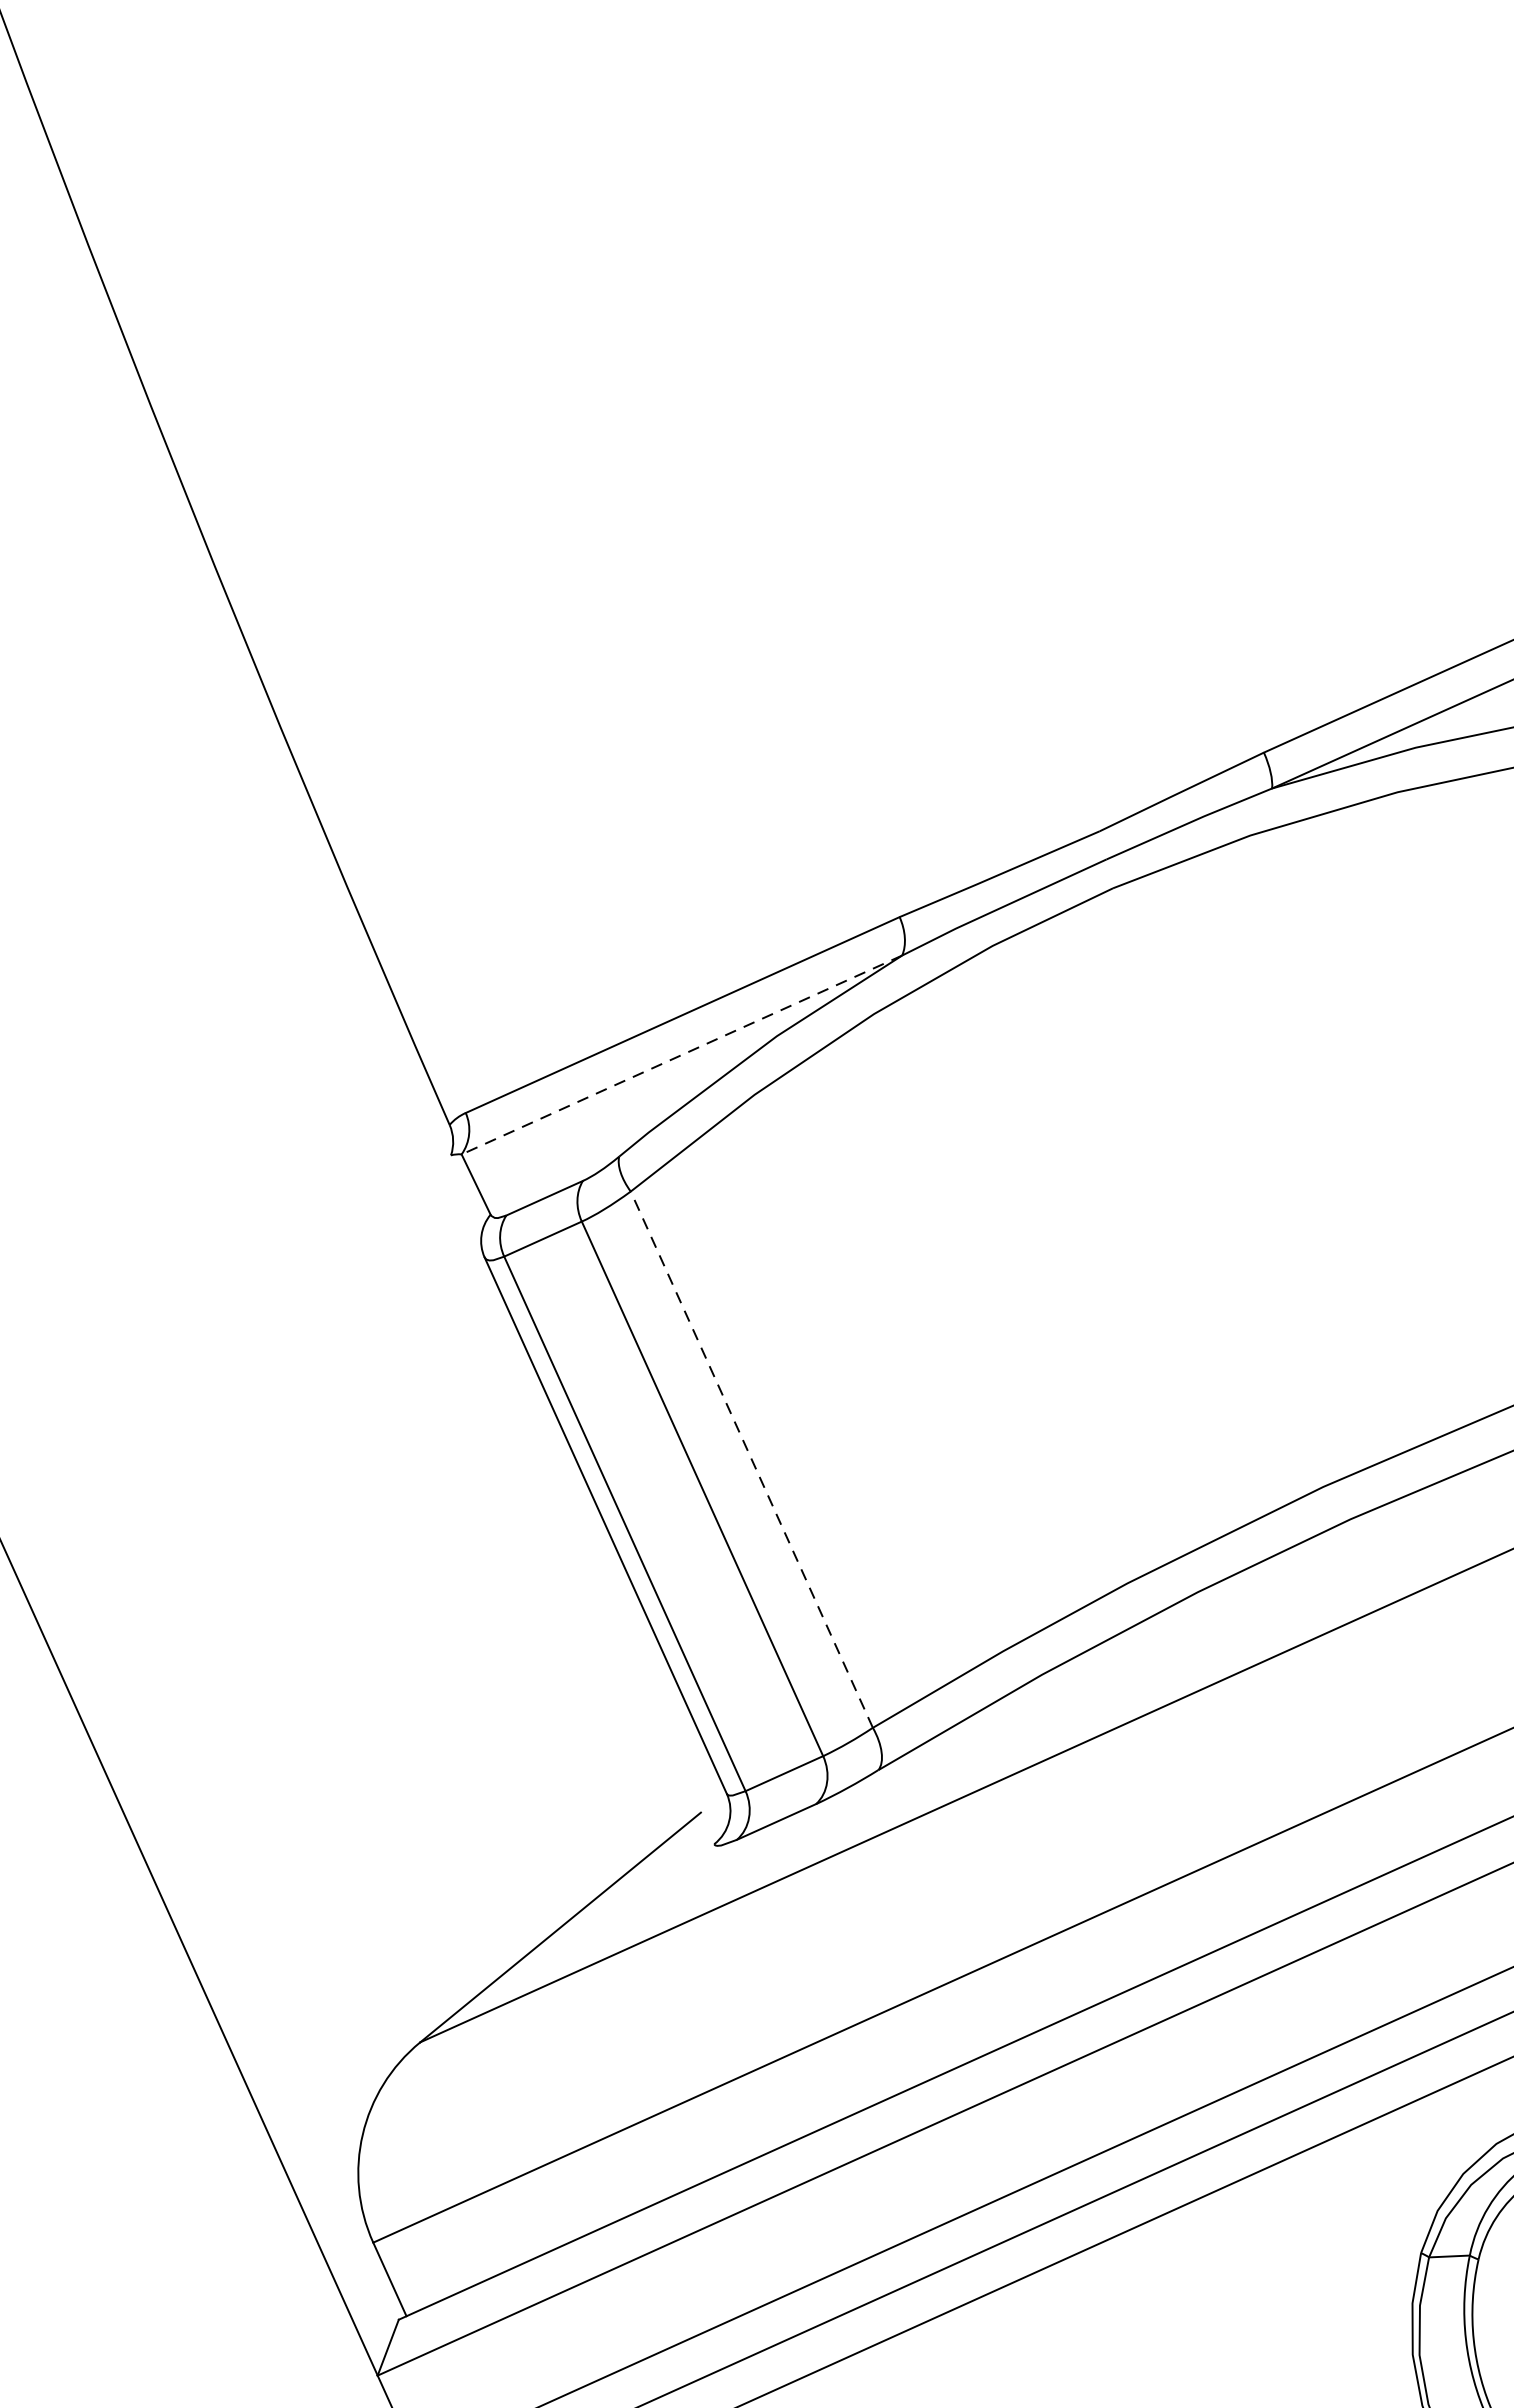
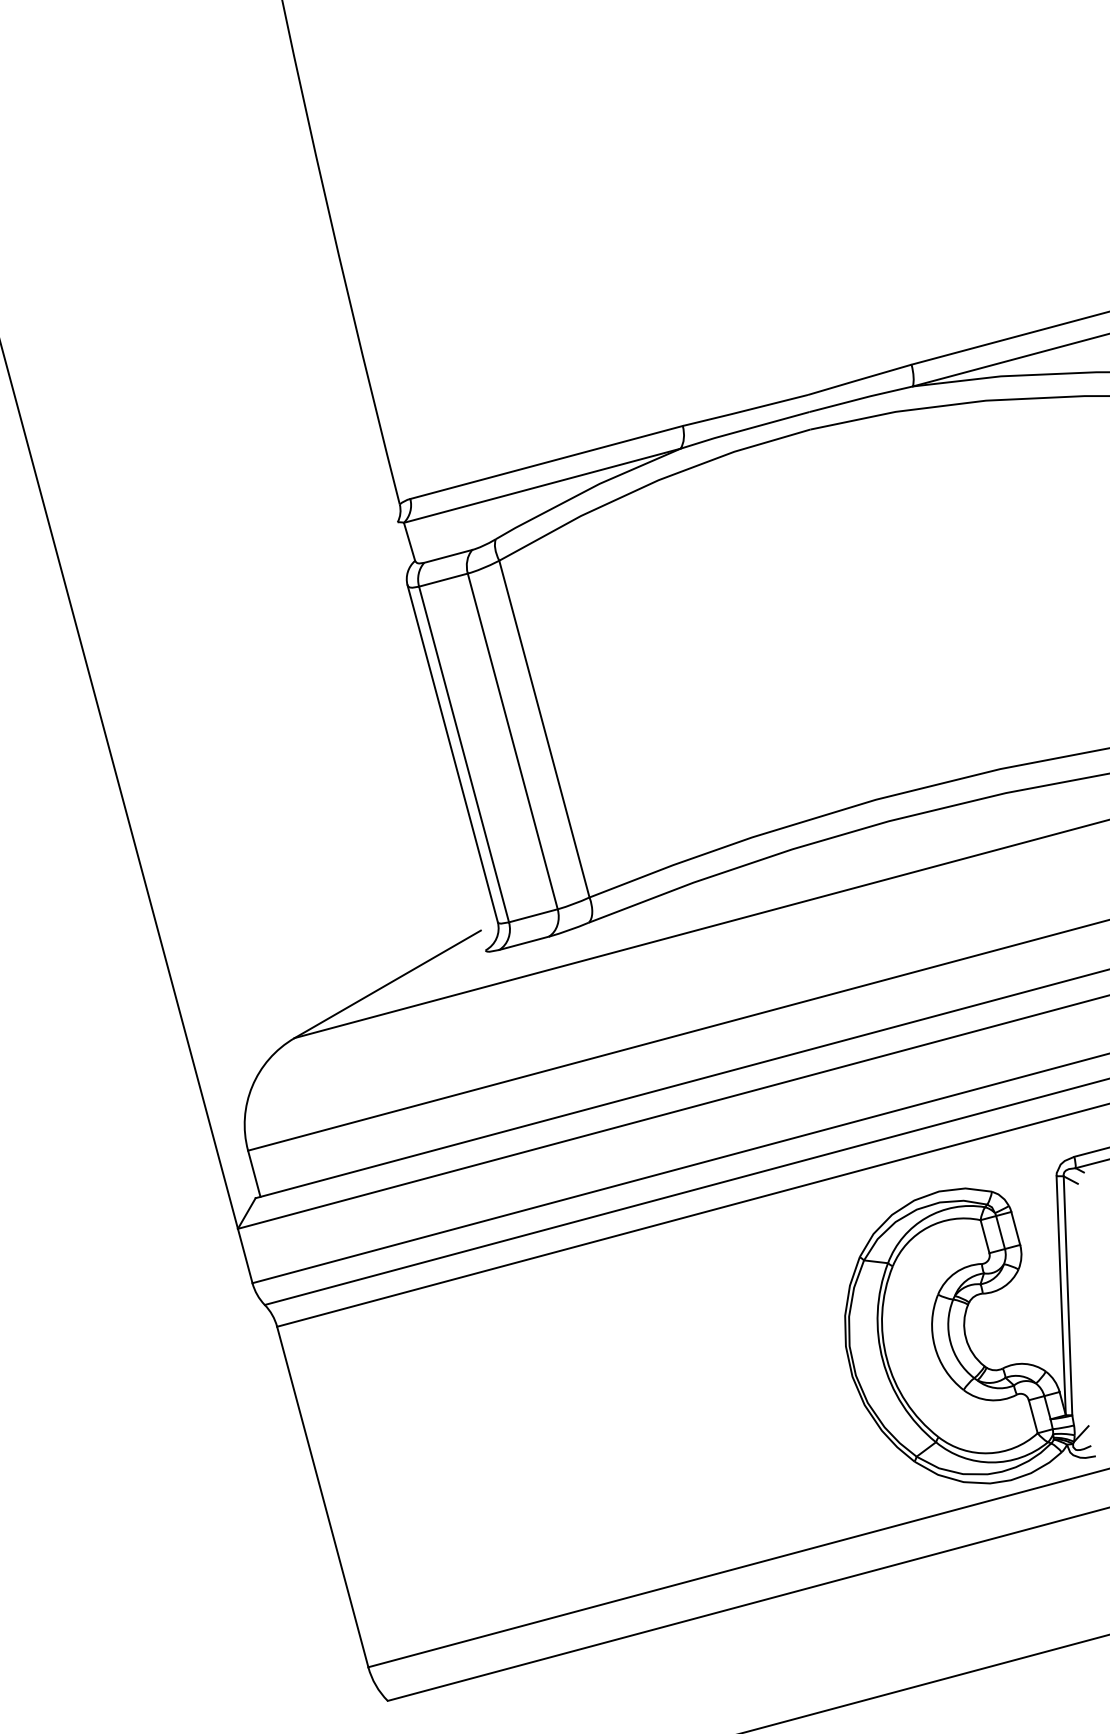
line: (680, 1054) -> (541, 485), dashed -> solid
line: (751, 1458) -> (544, 728), dashed -> solid

